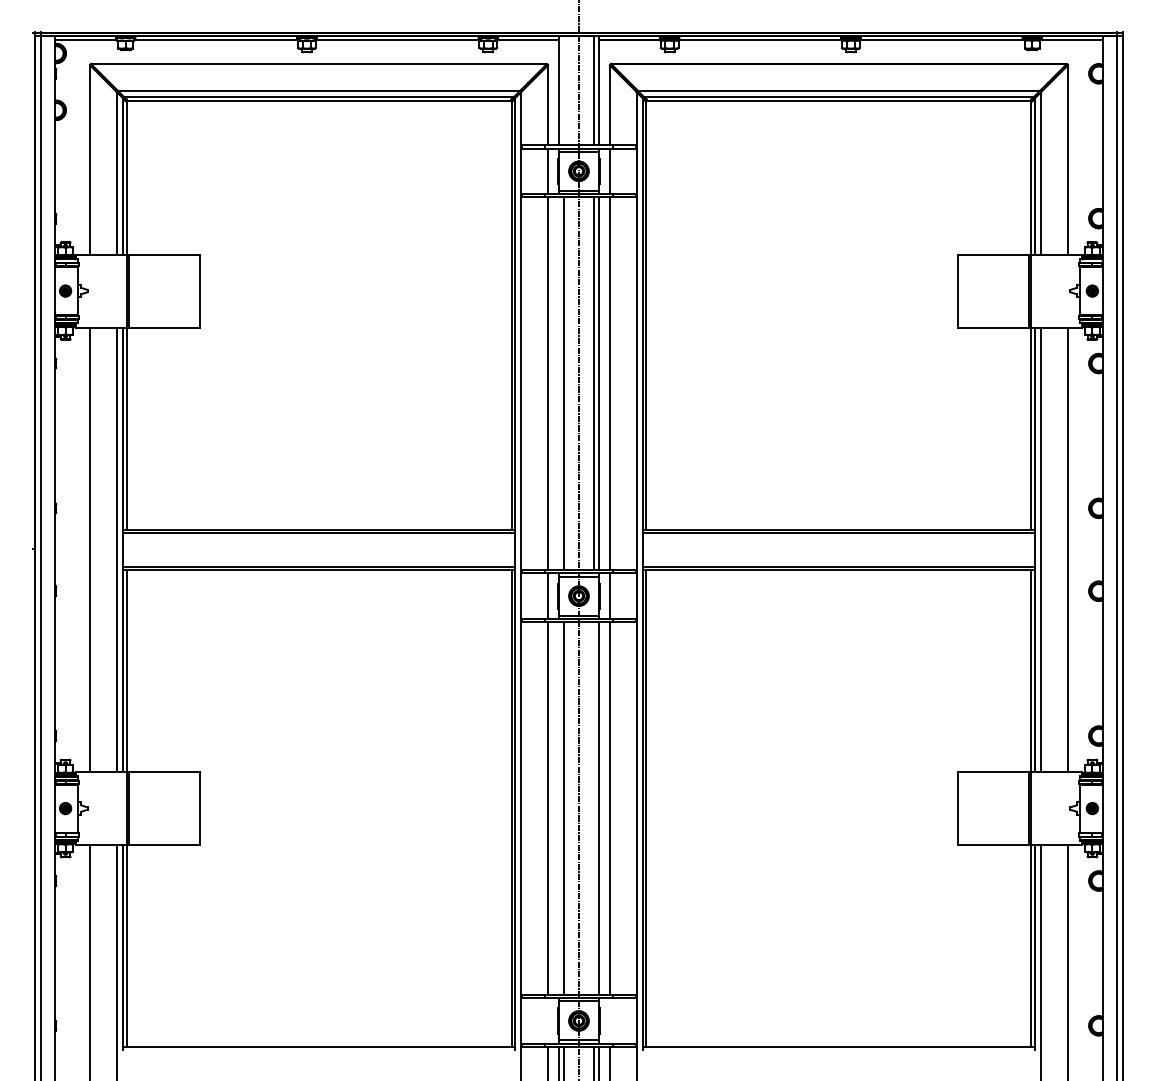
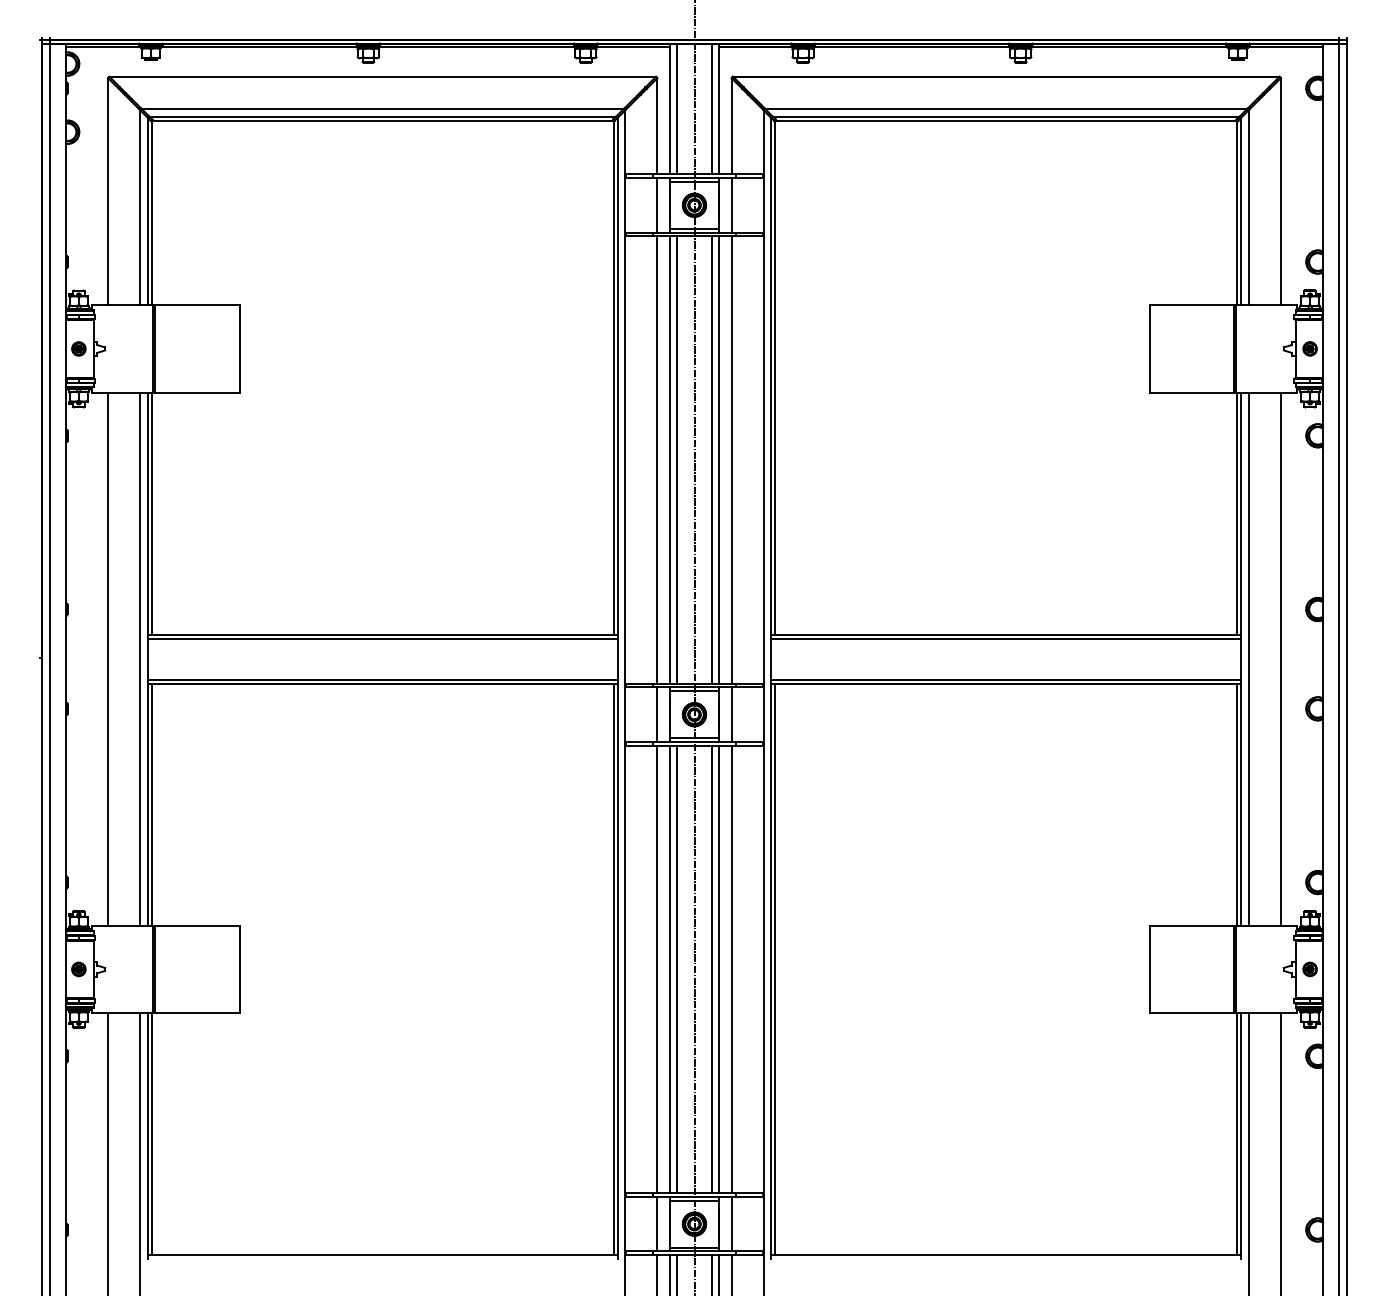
line: (564, 90) -> (677, 108), added
line: (558, 383) -> (669, 459), added
line: (558, 808) -> (669, 969), added
line: (593, 808) -> (711, 969), added
line: (548, 1020) -> (657, 1223), added
line: (609, 1020) -> (731, 1223), added

